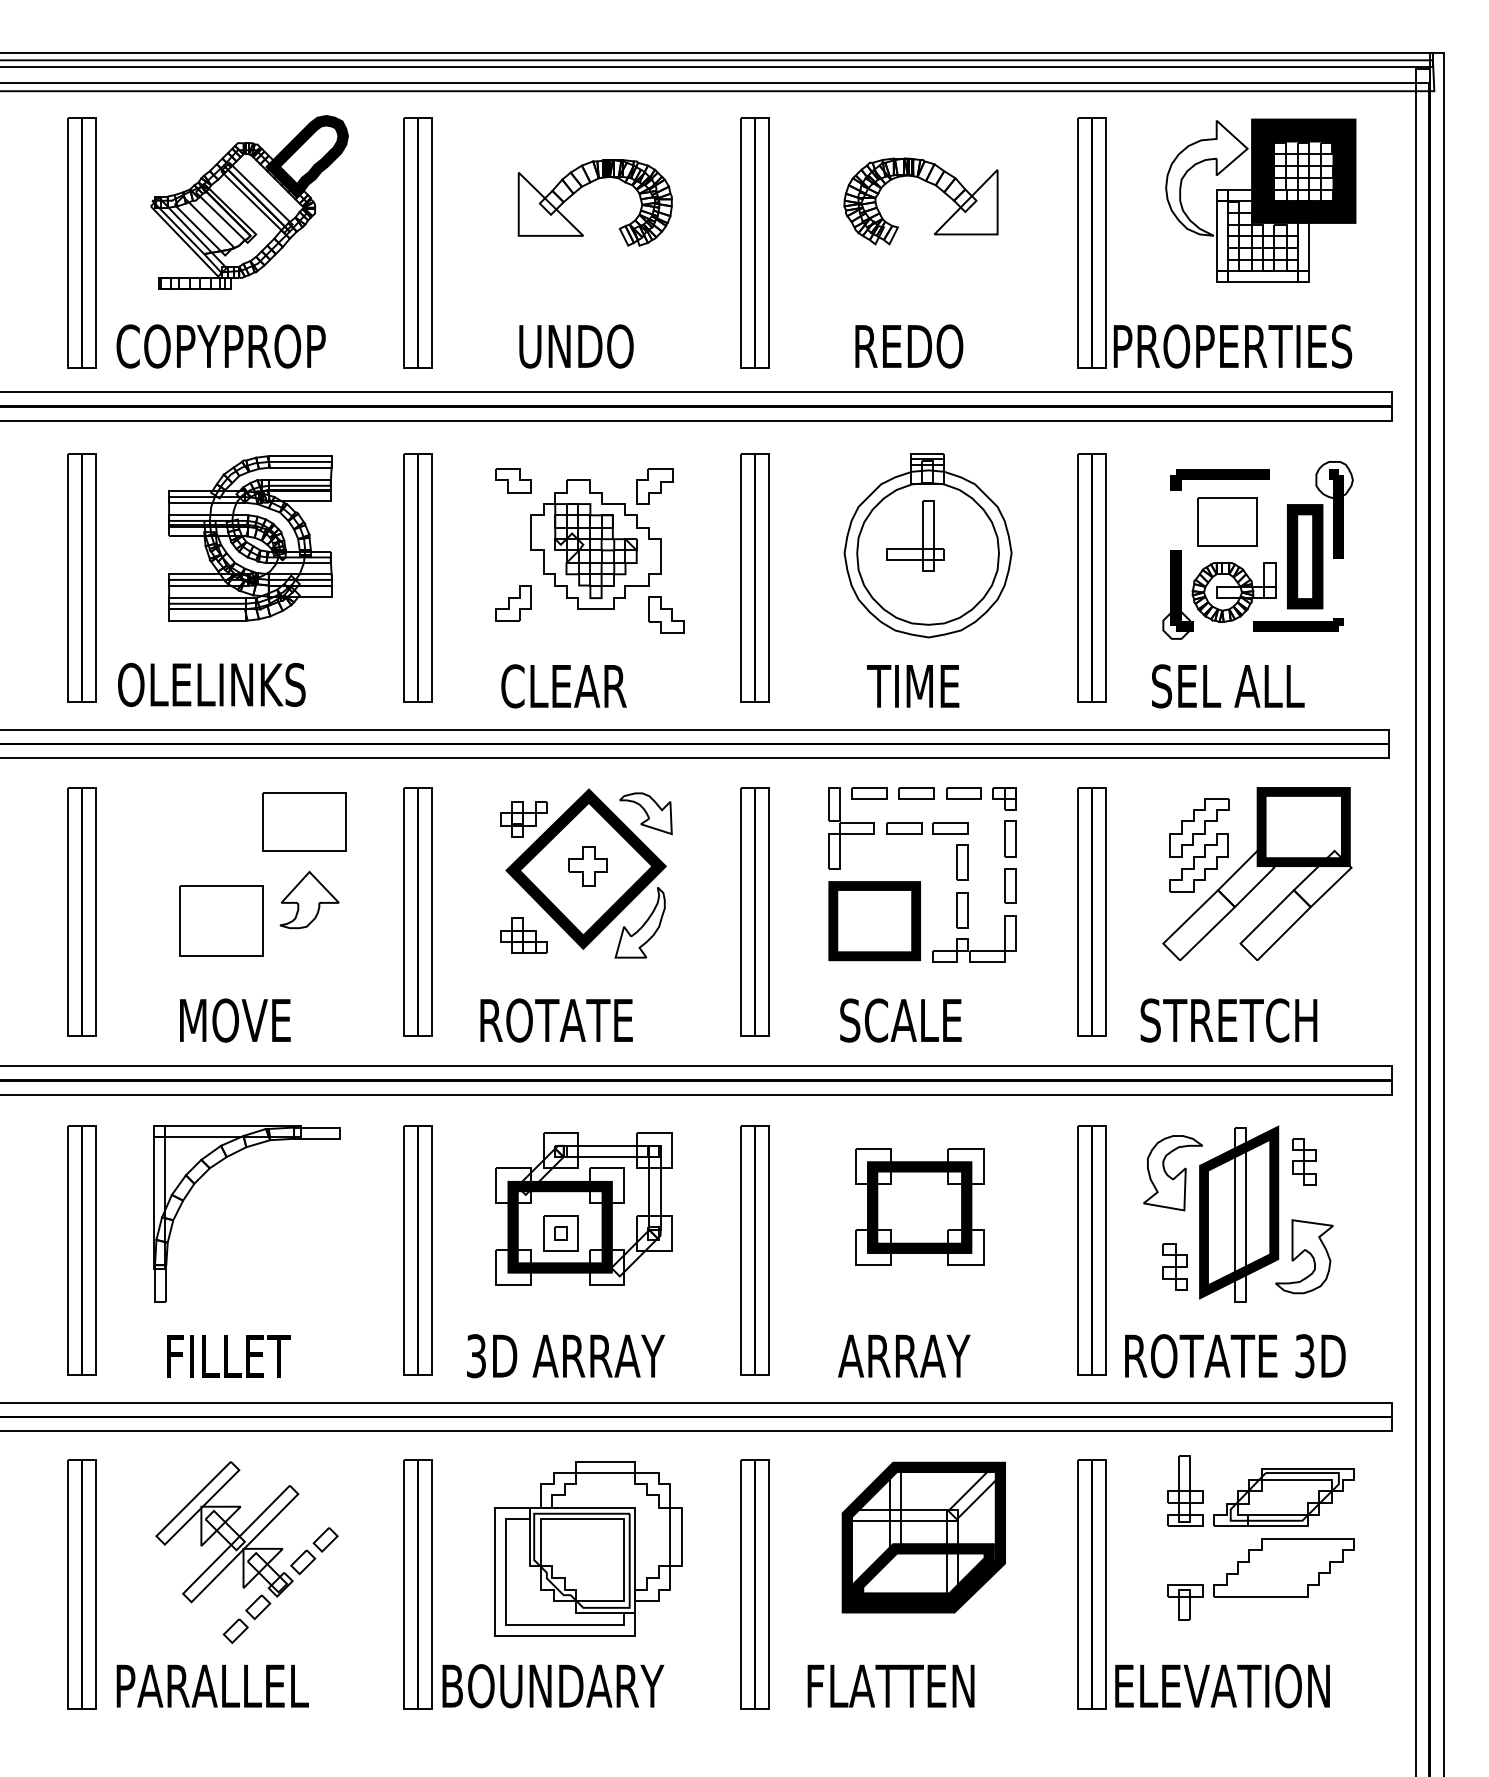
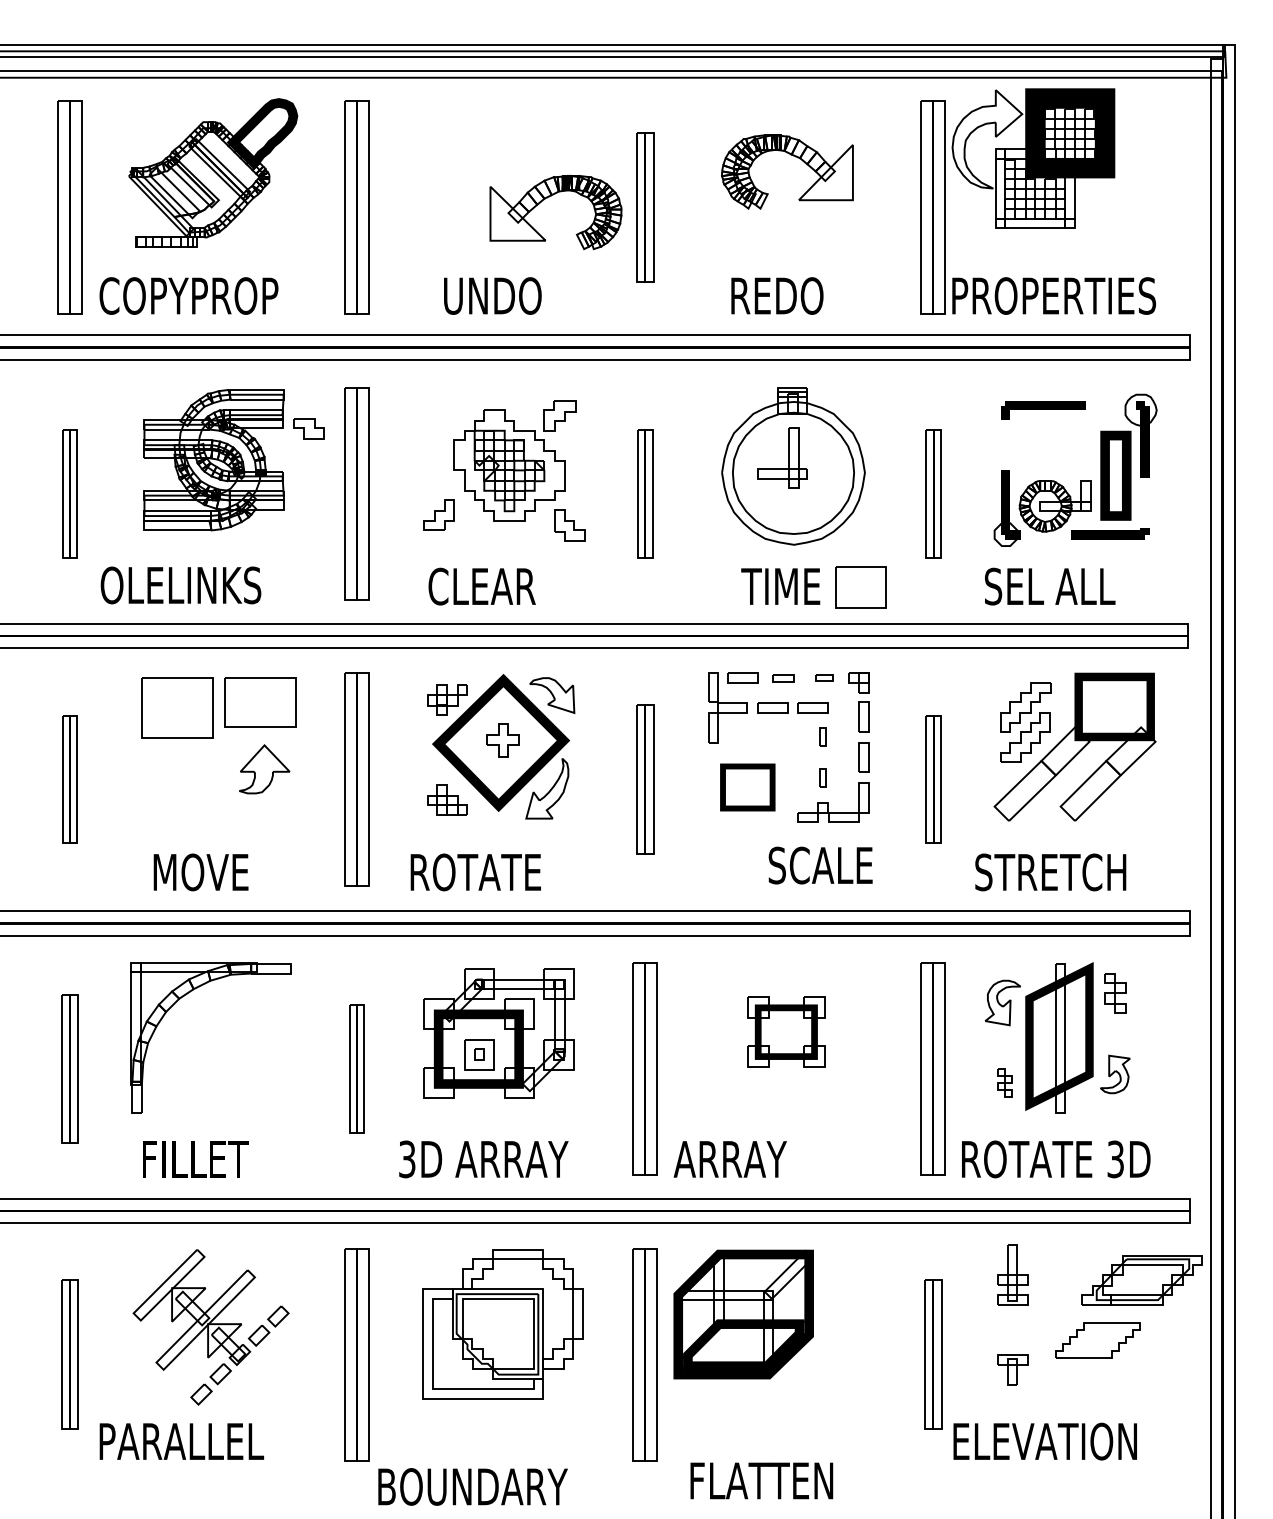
part: (586, 185) -> (548, 197), moved
part: (1260, 200) -> (1033, 158), moved
part: (754, 242) -> (645, 207), size x0.7
part: (513, 480) -> (308, 428), moved
part: (1227, 521) -> (860, 586), moved
part: (81, 577) -> (69, 493), size x0.6
part: (754, 577) -> (645, 493), size x0.6
part: (1091, 577) -> (933, 493), size x0.6
part: (916, 793) -> (783, 678), size x0.7
part: (963, 793) -> (823, 678), size x0.6
part: (962, 862) -> (822, 737), size x0.6
part: (962, 910) -> (822, 778), size x0.6
part: (81, 911) -> (69, 779), size x0.6
part: (754, 911) -> (645, 779), size x0.7
part: (1091, 911) -> (933, 779), size x0.6
part: (221, 920) -> (177, 707), moved
part: (874, 921) -> (747, 787), size x0.7
text: (900, 1020) -> (820, 865), moved
part: (1172, 1173) -> (1002, 1003), size x0.7
part: (919, 1206) -> (786, 1031), size x0.7
part: (81, 1250) -> (69, 1069), size x0.7
part: (417, 1250) -> (356, 1069), size x0.6
part: (1304, 1256) -> (1115, 1074), size x0.6
part: (1174, 1266) -> (1004, 1082), size x0.7
text: (904, 1355) -> (730, 1158), moved
part: (1283, 1497) -> (1141, 1280), moved
part: (923, 1537) -> (743, 1314), moved
part: (1283, 1567) -> (1097, 1340), size x0.7
part: (81, 1584) -> (69, 1354), size x0.7
part: (1091, 1584) -> (933, 1354), size x0.7
text: (890, 1685) -> (761, 1480), moved
text: (553, 1686) -> (473, 1487), moved

